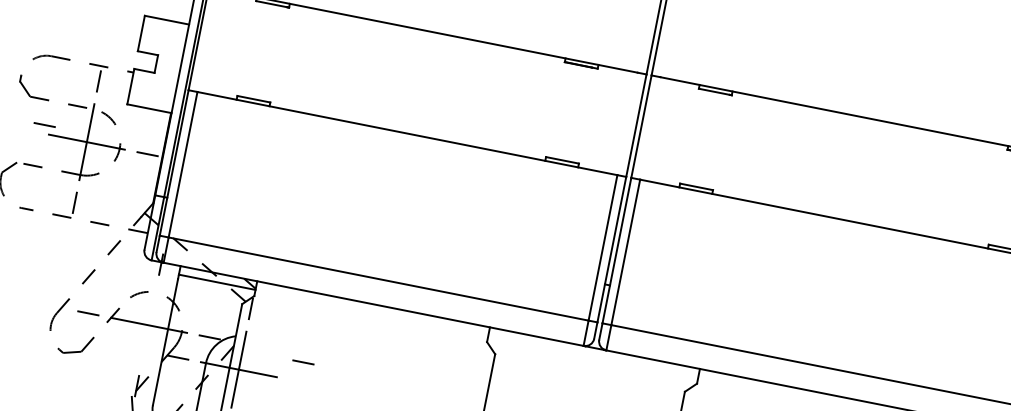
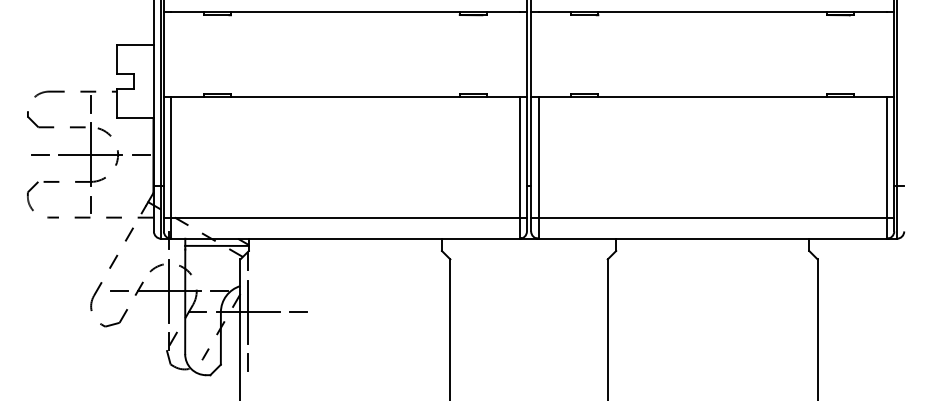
line: (44, 124) -> (40, 154), moved
line: (149, 324) -> (169, 290), added
line: (303, 361) -> (298, 311), moved

